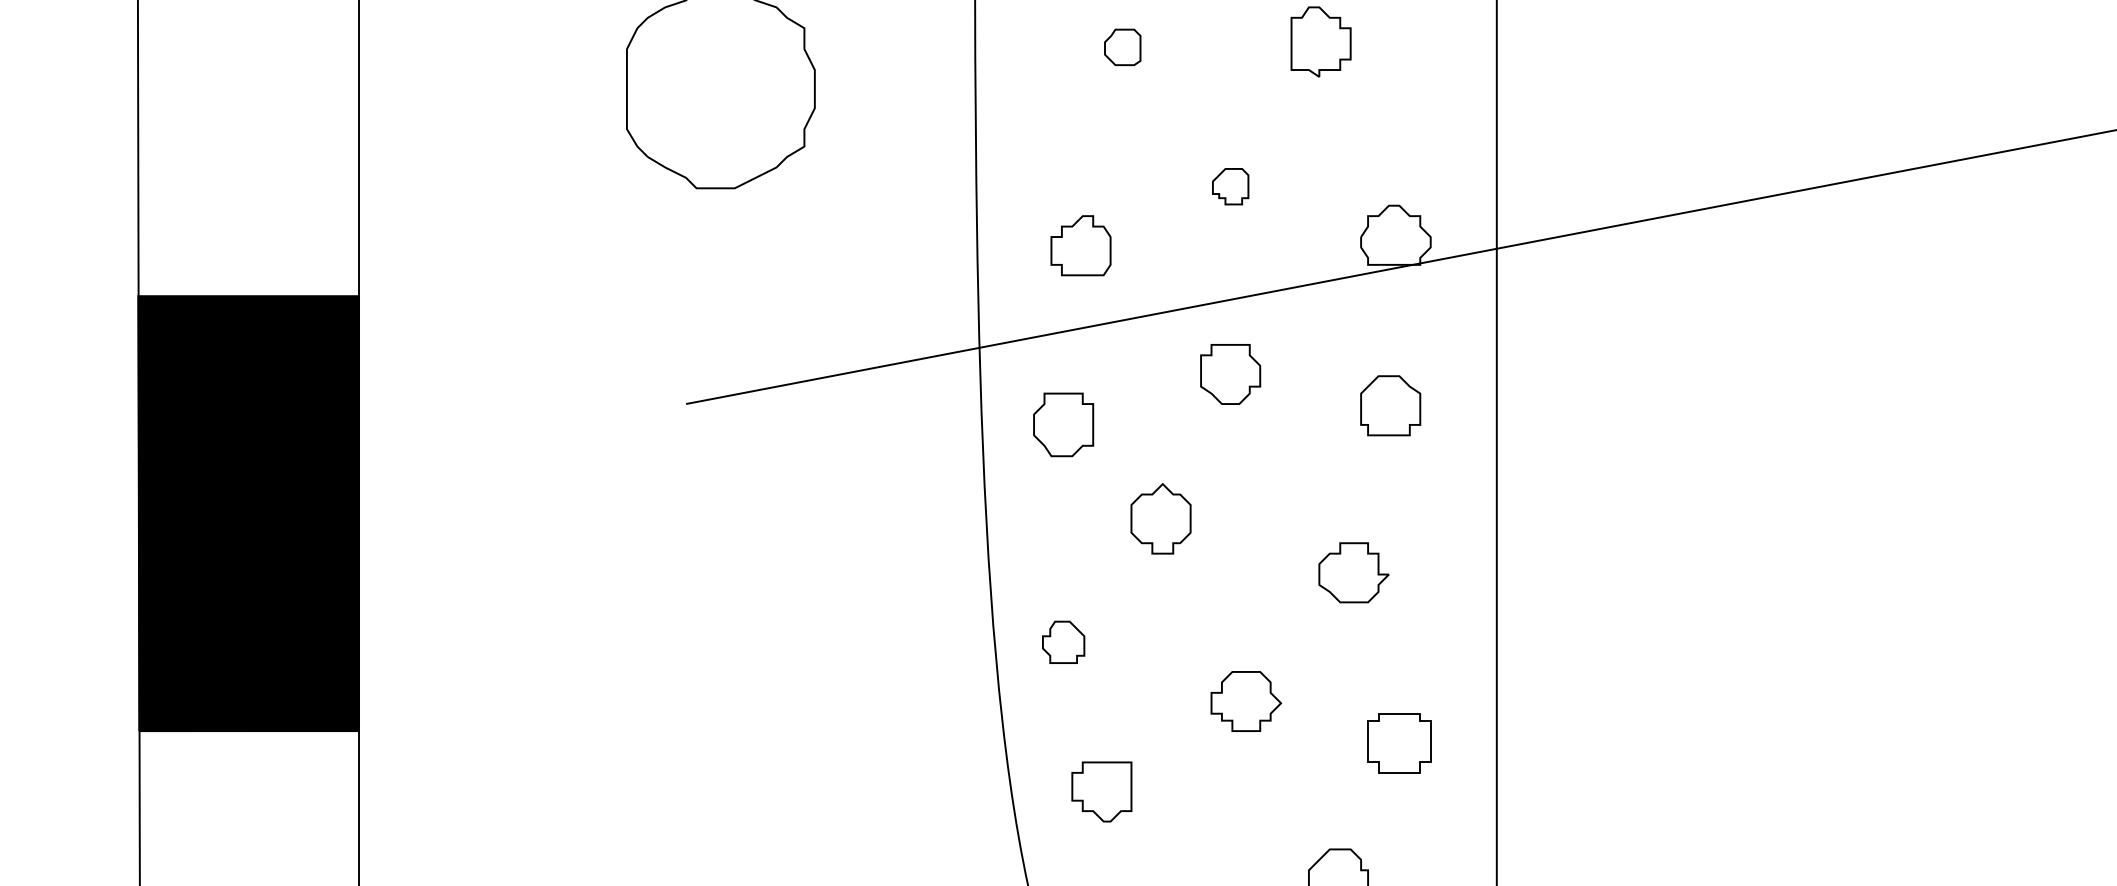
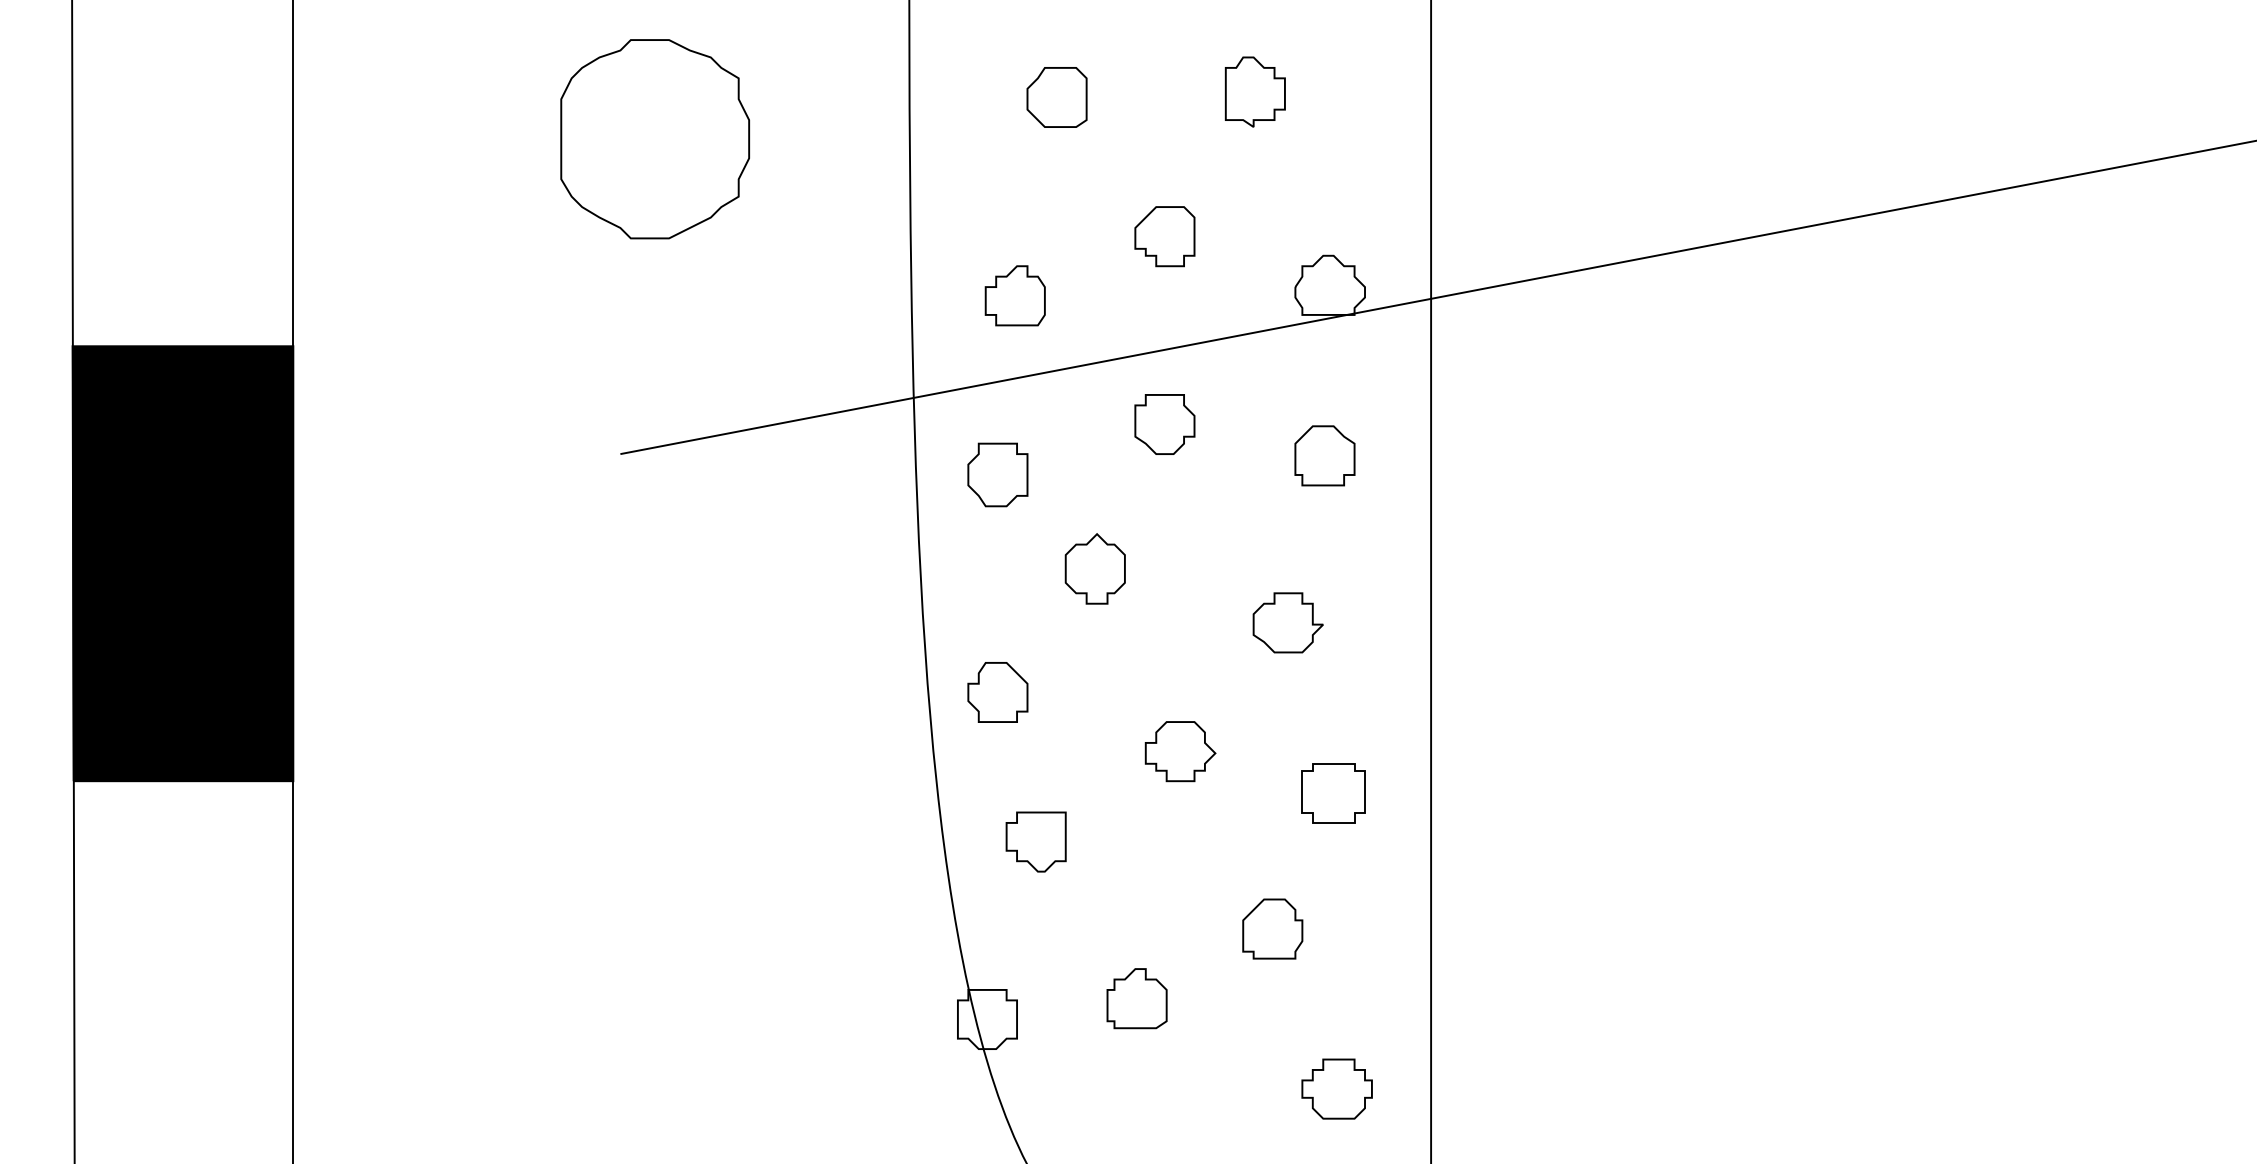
part: (1122, 47) -> (1056, 97), size x1.67
part: (1230, 186) -> (1164, 236), size x1.67
part: (1063, 642) -> (997, 692), size x1.43

